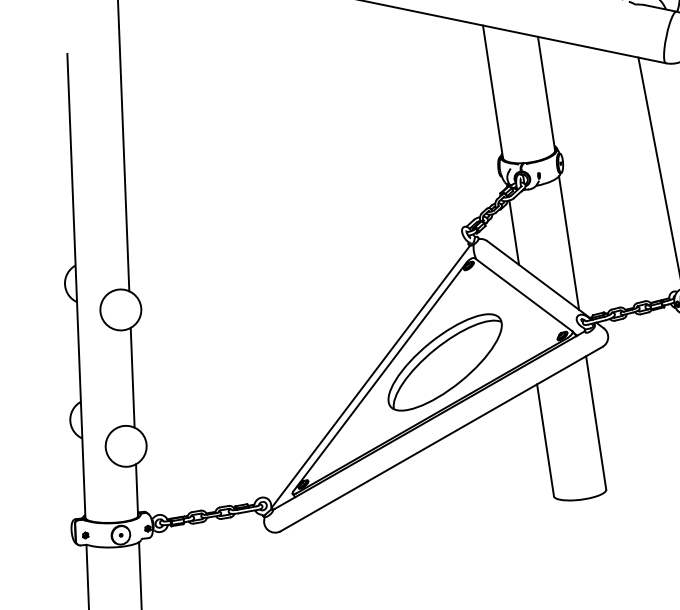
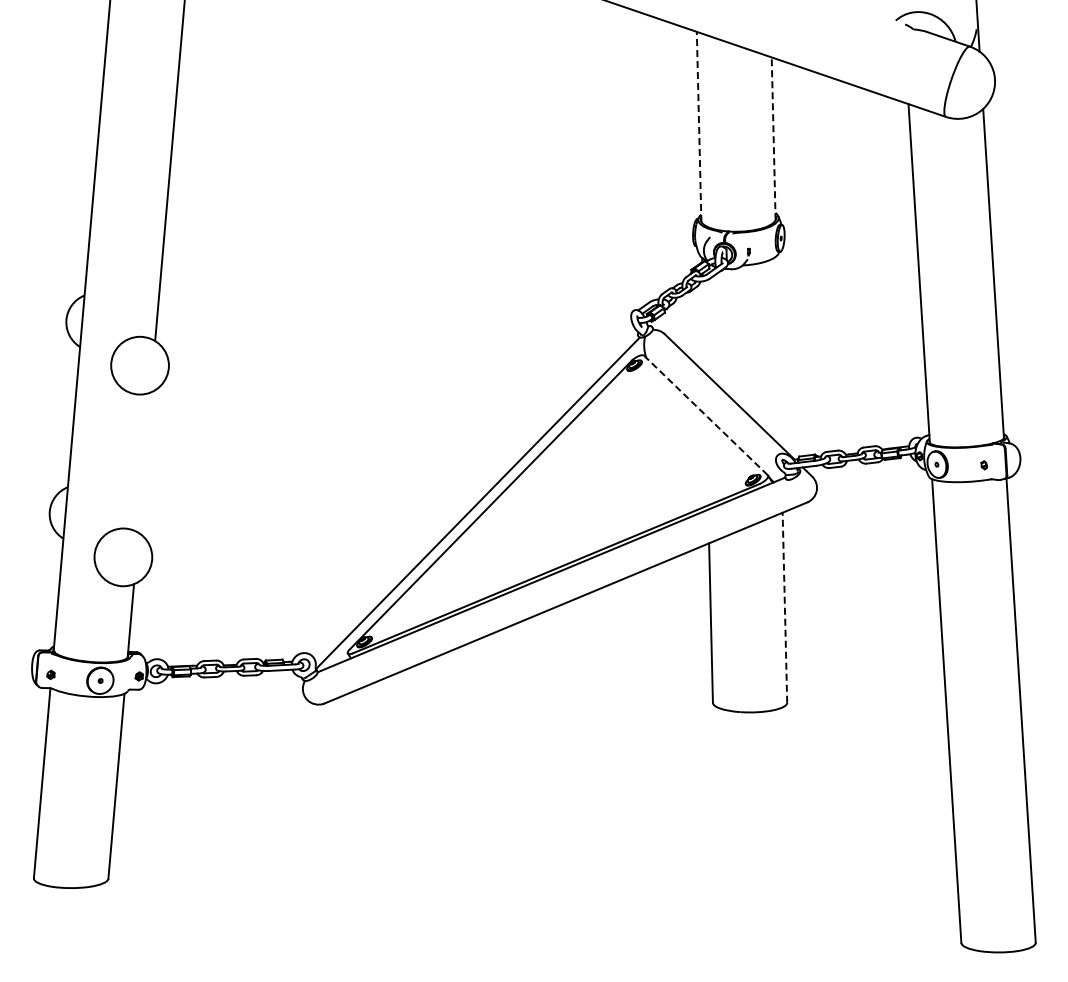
line: (493, 91) -> (699, 126), solid -> dashed
line: (546, 93) -> (773, 138), solid -> dashed
line: (513, 232) -> (703, 327), removed
line: (568, 243) -> (778, 351), removed
line: (523, 294) -> (706, 415), solid -> dashed
part: (445, 362) -> (584, 496), removed
line: (132, 377) -> (144, 462), removed
line: (595, 422) -> (784, 607), solid -> dashed

